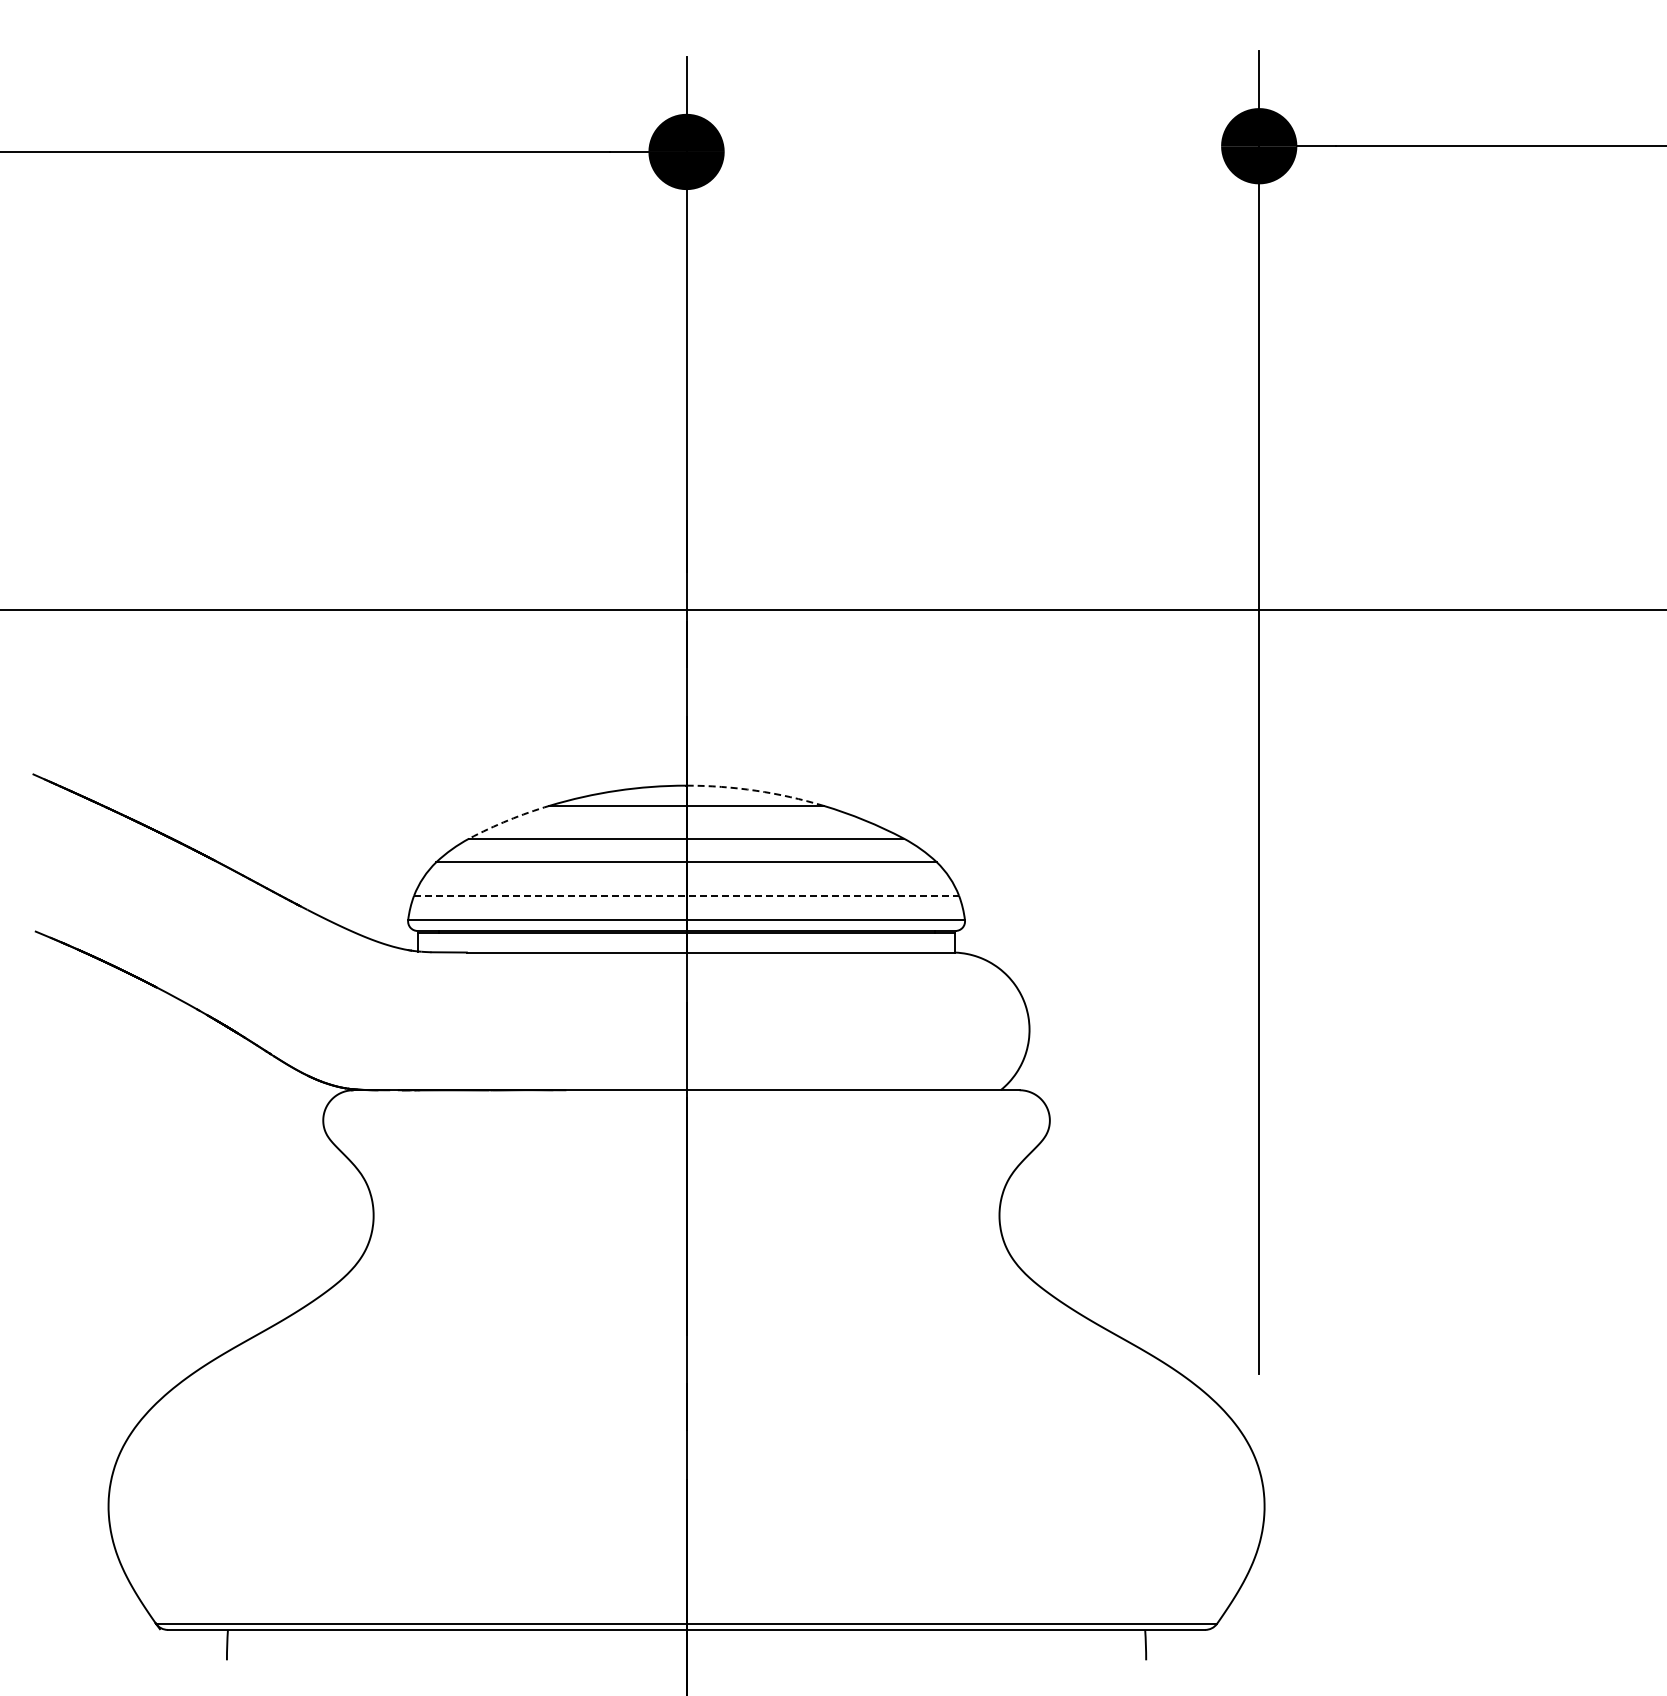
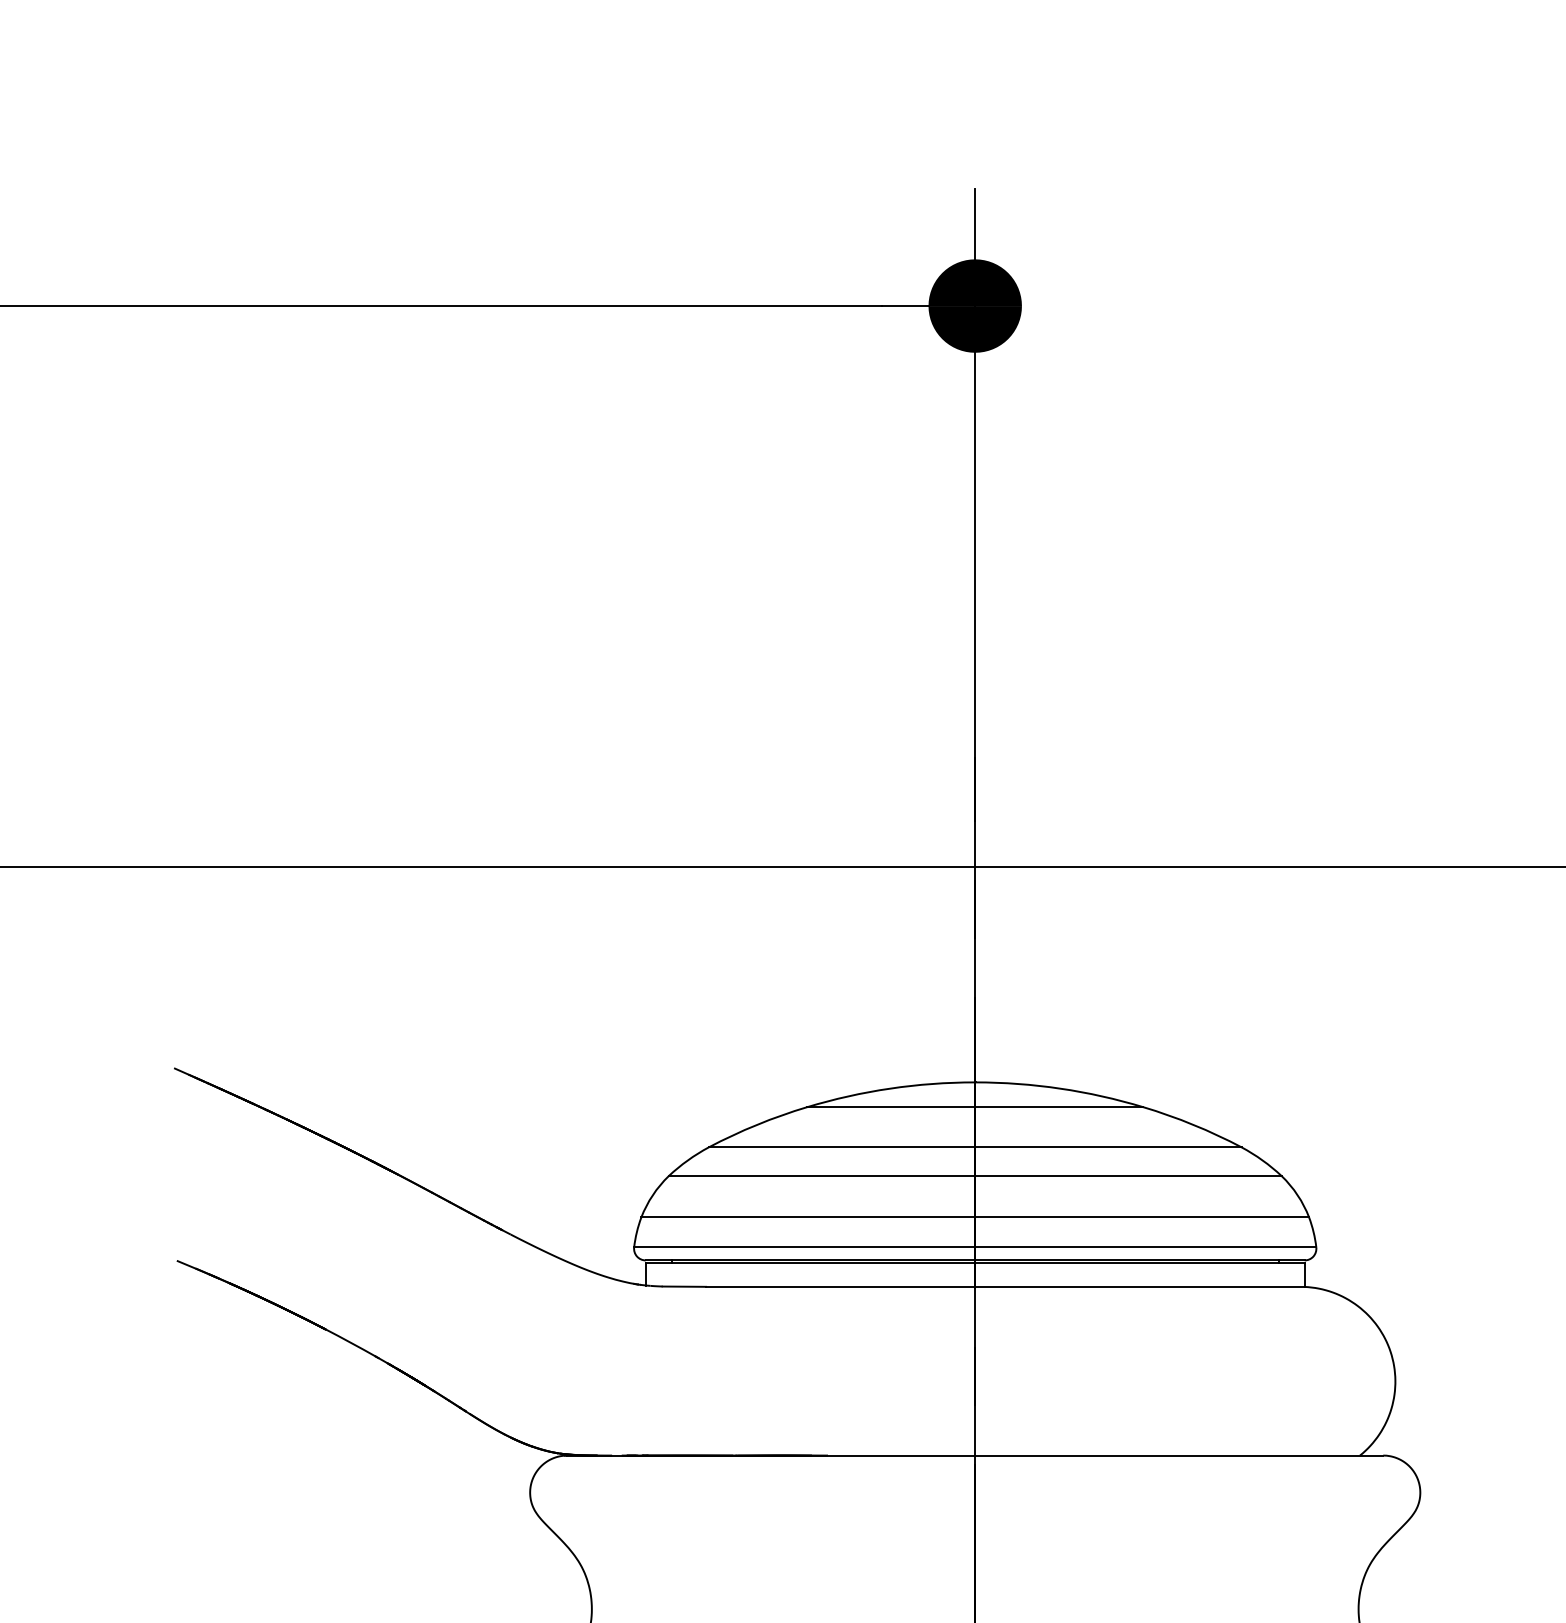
arc: (756, 790) -> (1060, 1088), dashed -> solid
arc: (508, 820) -> (757, 1125), dashed -> solid
line: (686, 895) -> (975, 1216), dashed -> solid

